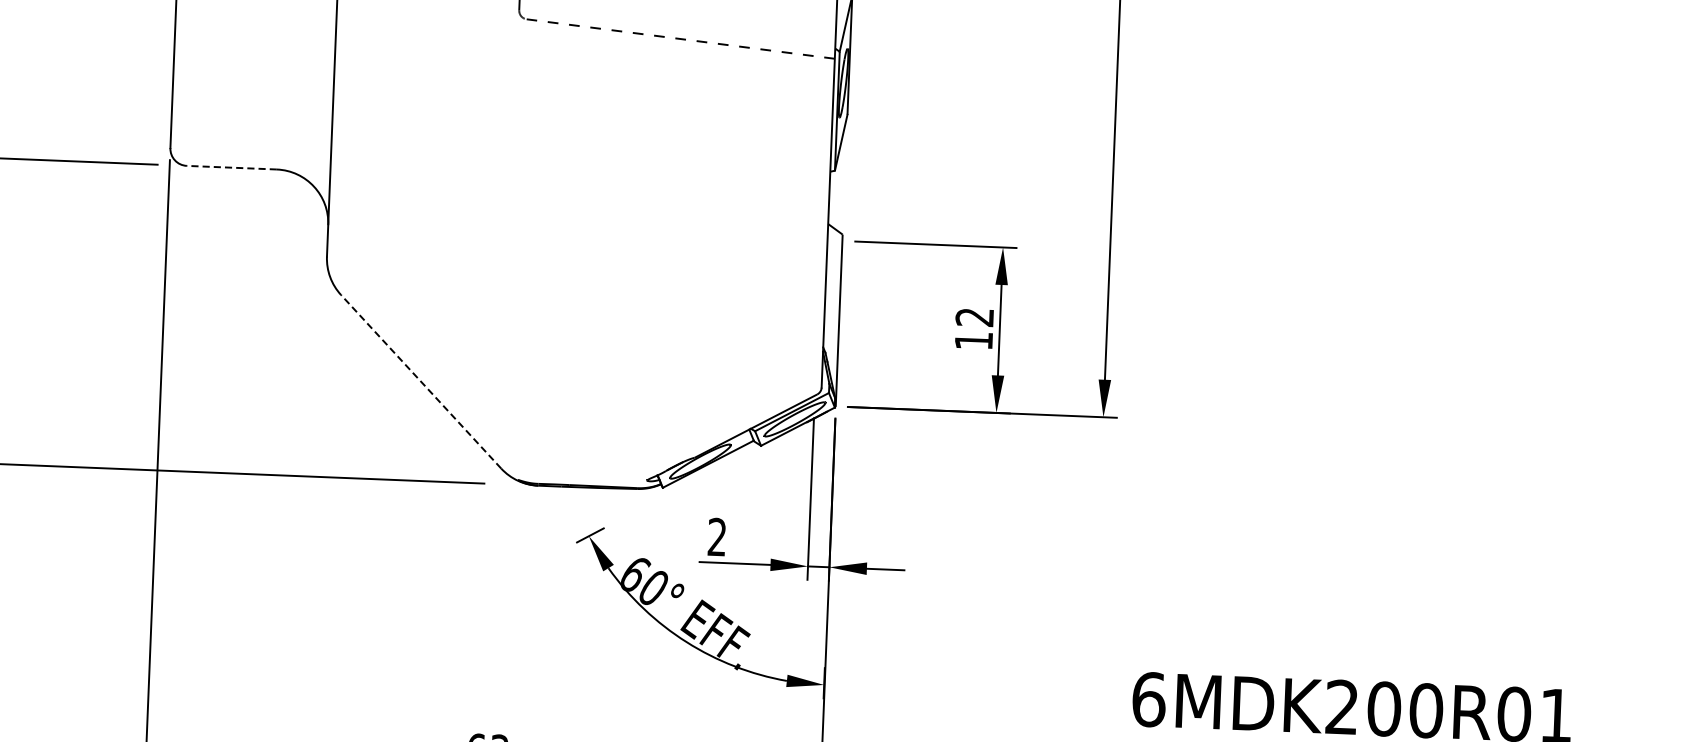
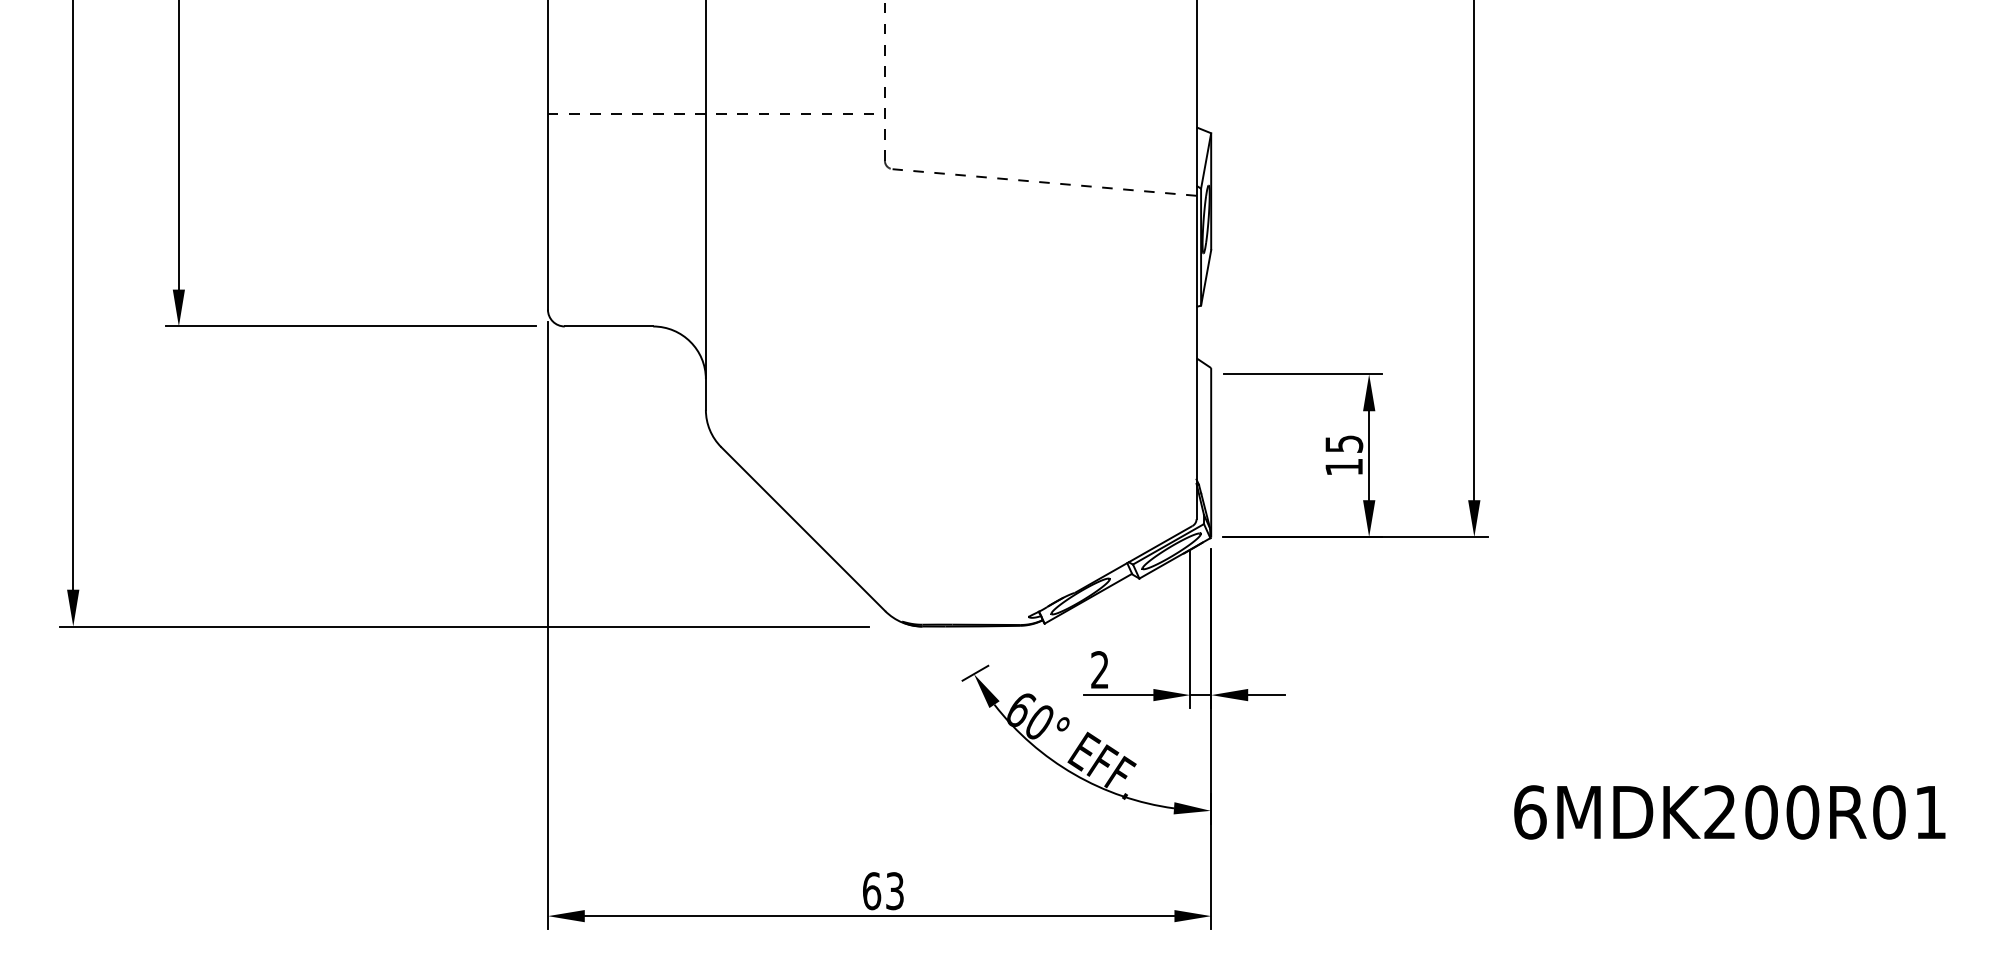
line: (231, 167) -> (608, 326), dashed -> solid
text: (975, 316) -> (1344, 443), 12 -> 15
line: (421, 382) -> (803, 529), dashed -> solid

